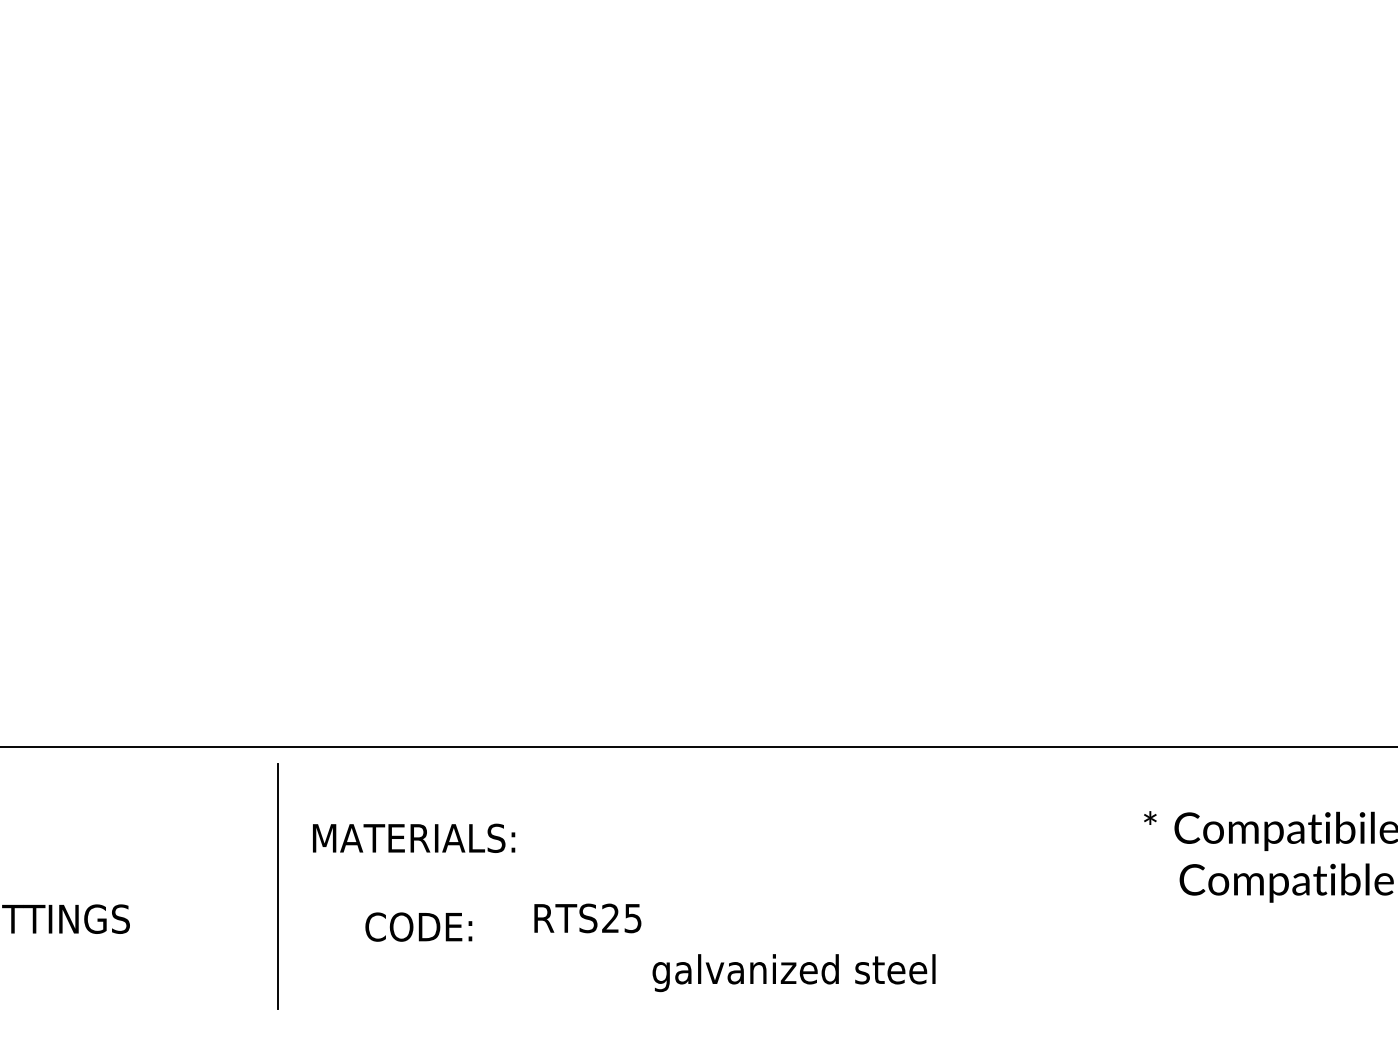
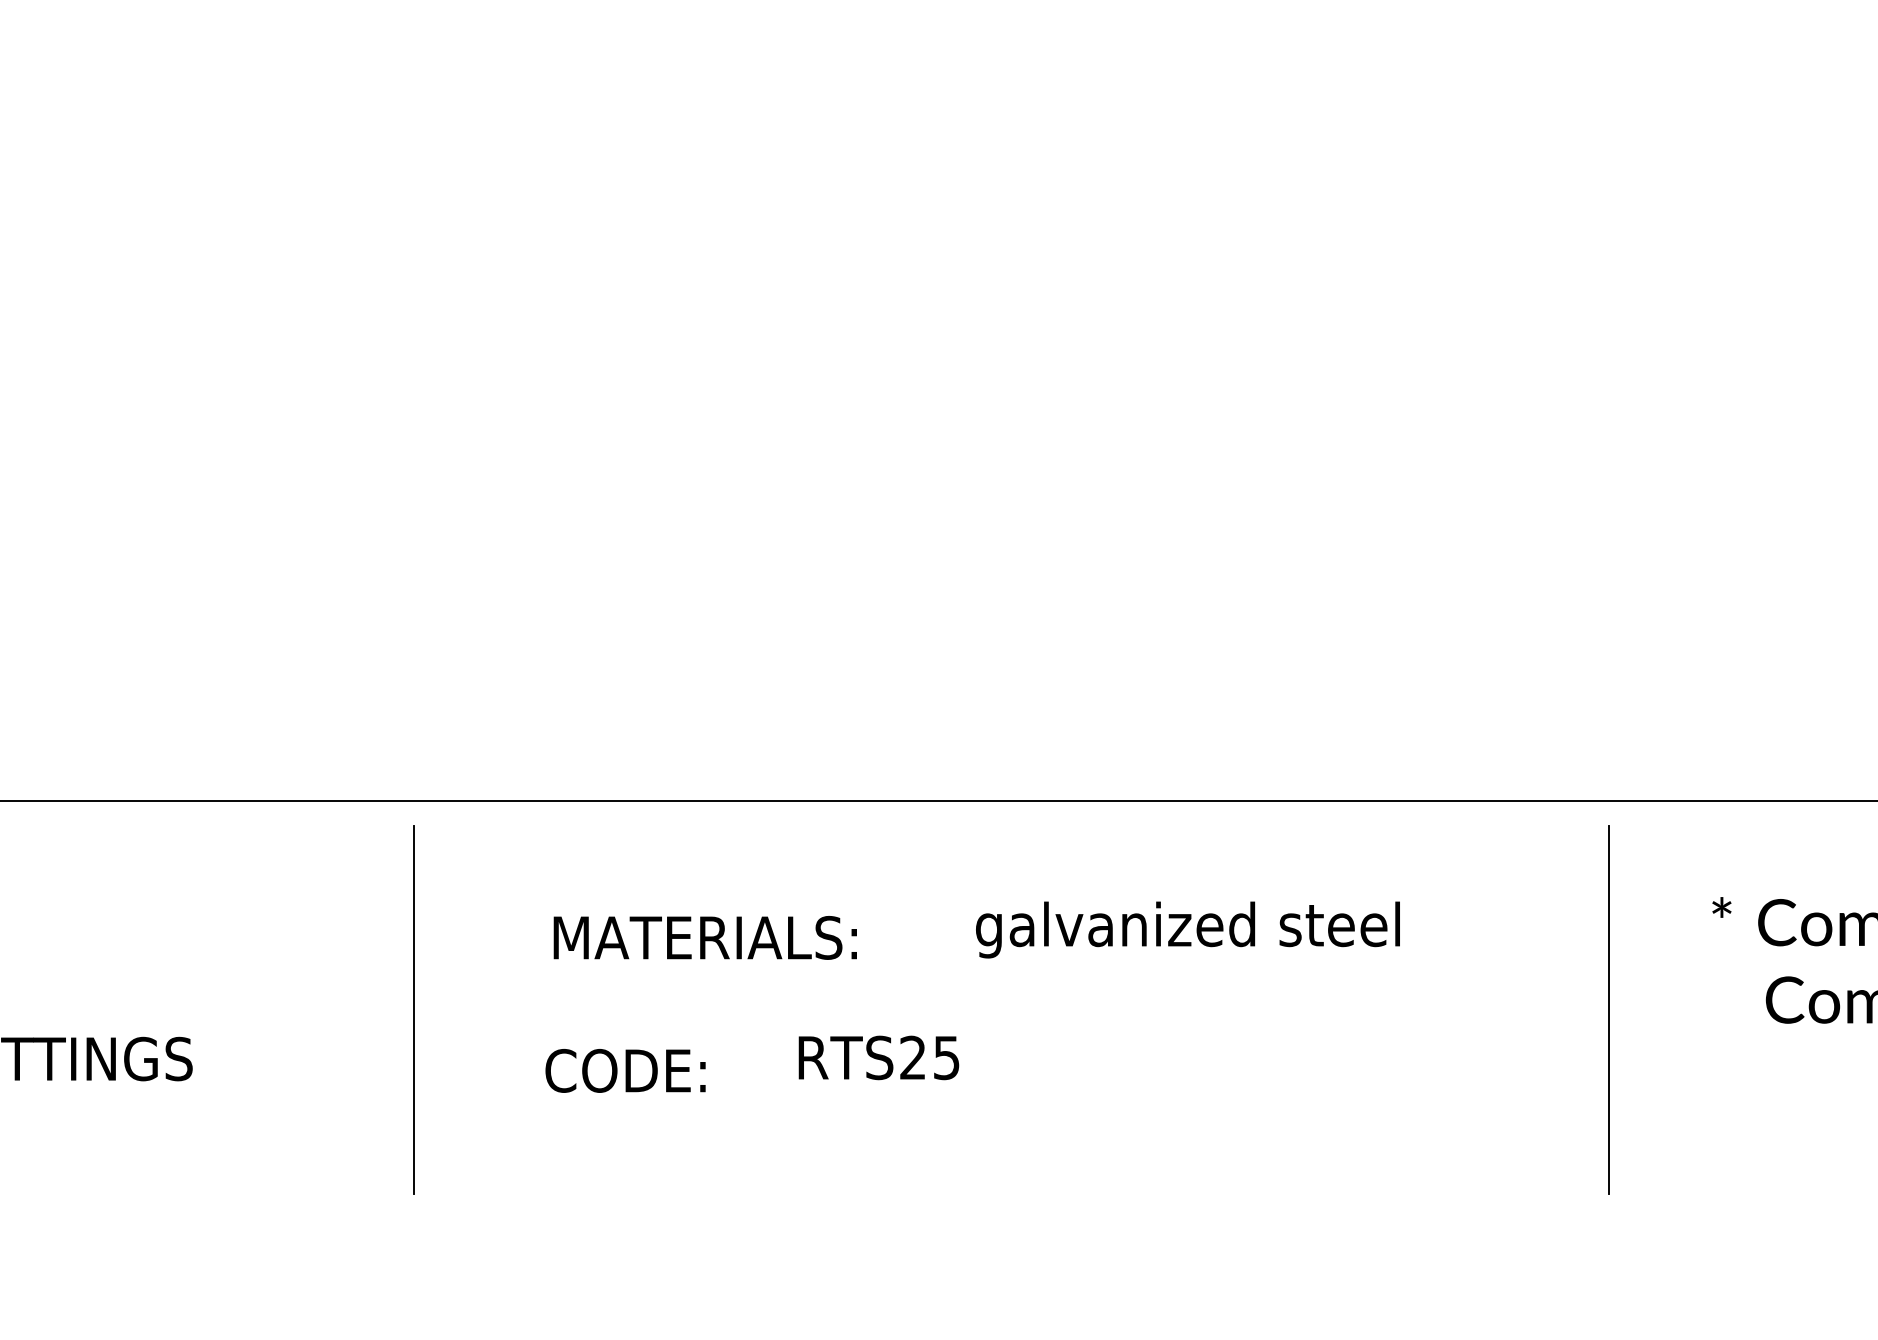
text: (414, 837) -> (706, 936), moved
line: (1074, 886) -> (1608, 1010), added
text: (793, 973) -> (1187, 930), moved

